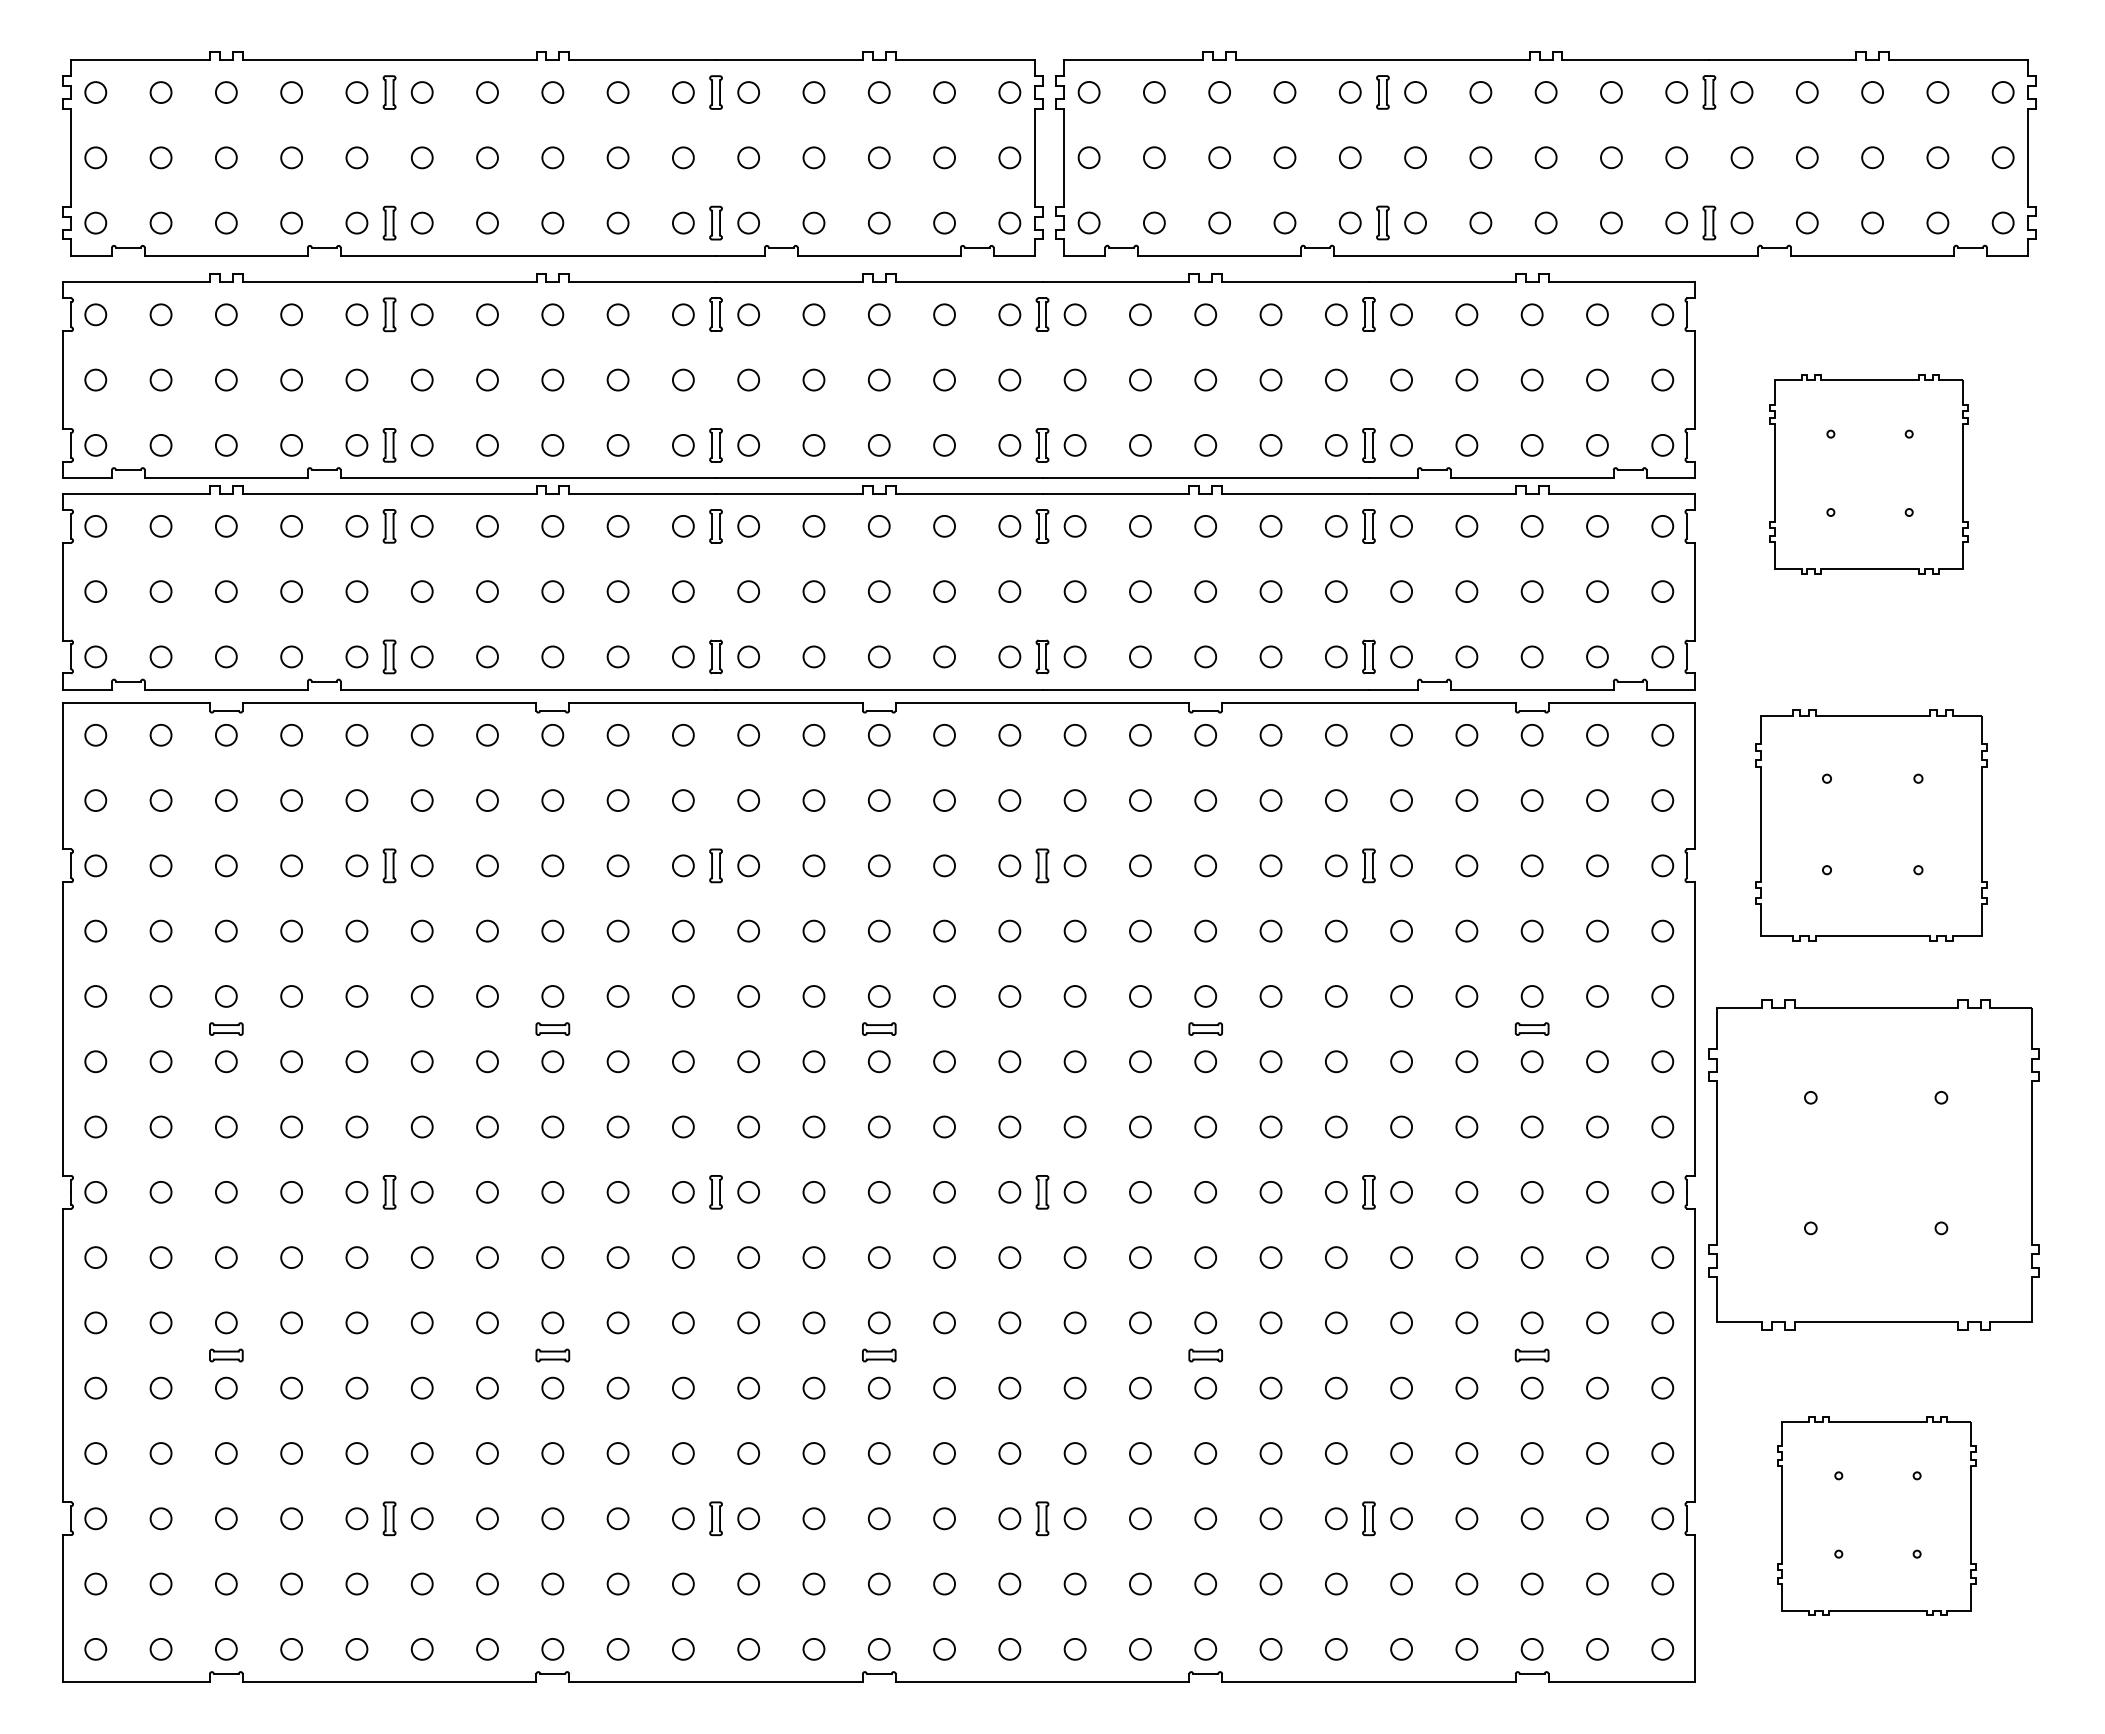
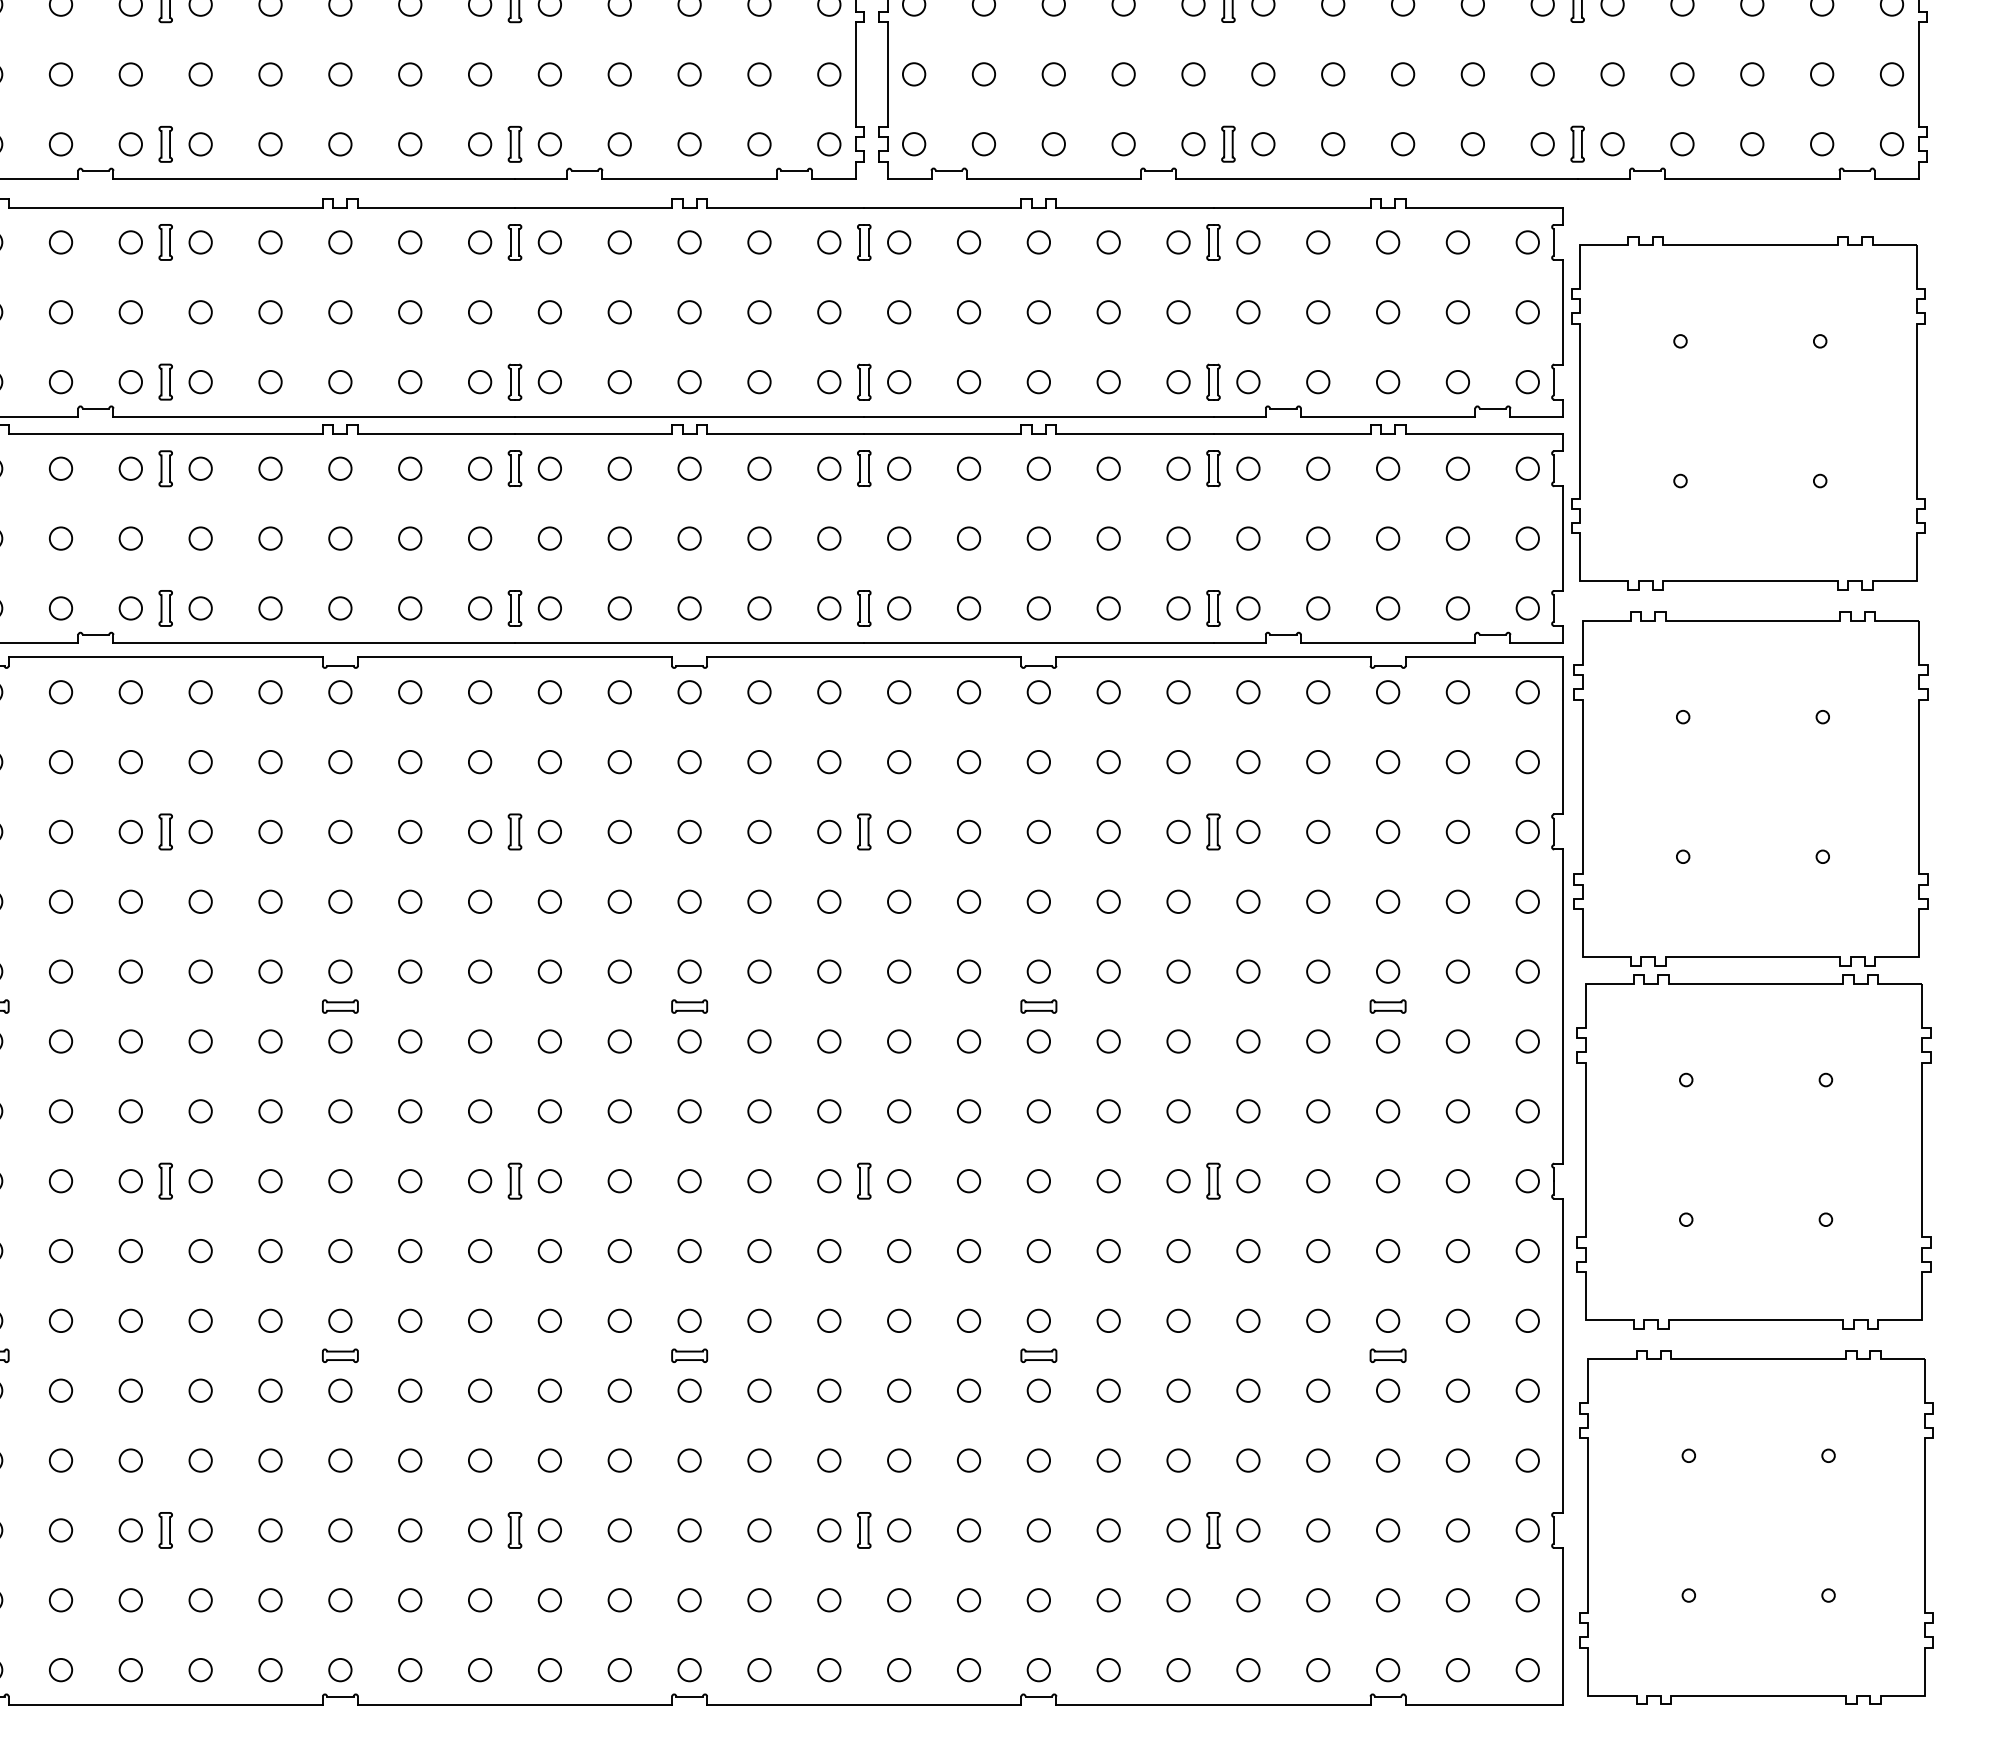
part: (1868, 474) -> (1747, 413), size x1.67
part: (1871, 825) -> (1751, 788), size x1.43
part: (1876, 1515) -> (1756, 1526), size x1.67

